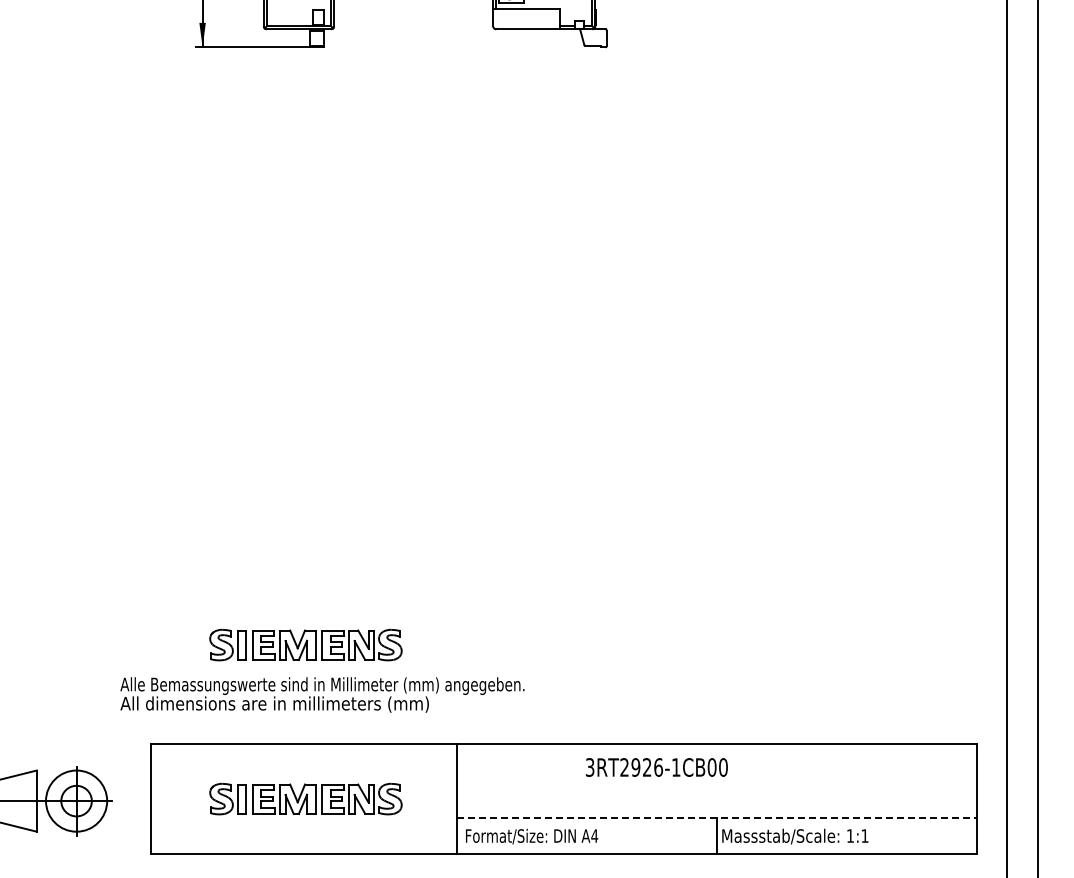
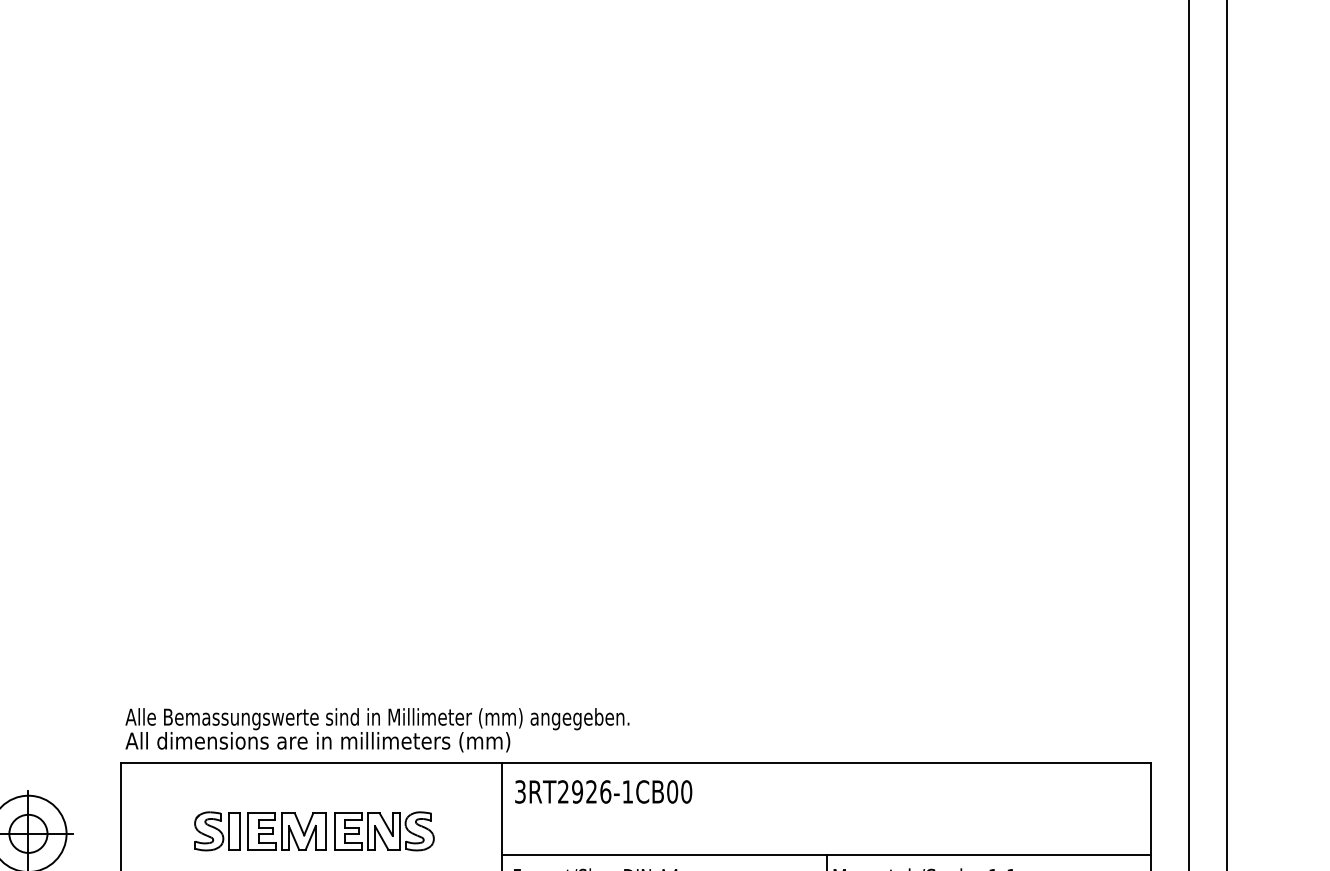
part: (305, 644) -> (313, 638), removed
text: (322, 694) -> (377, 729), moved
text: (656, 767) -> (603, 791), moved
line: (717, 817) -> (827, 854), dashed -> solid

